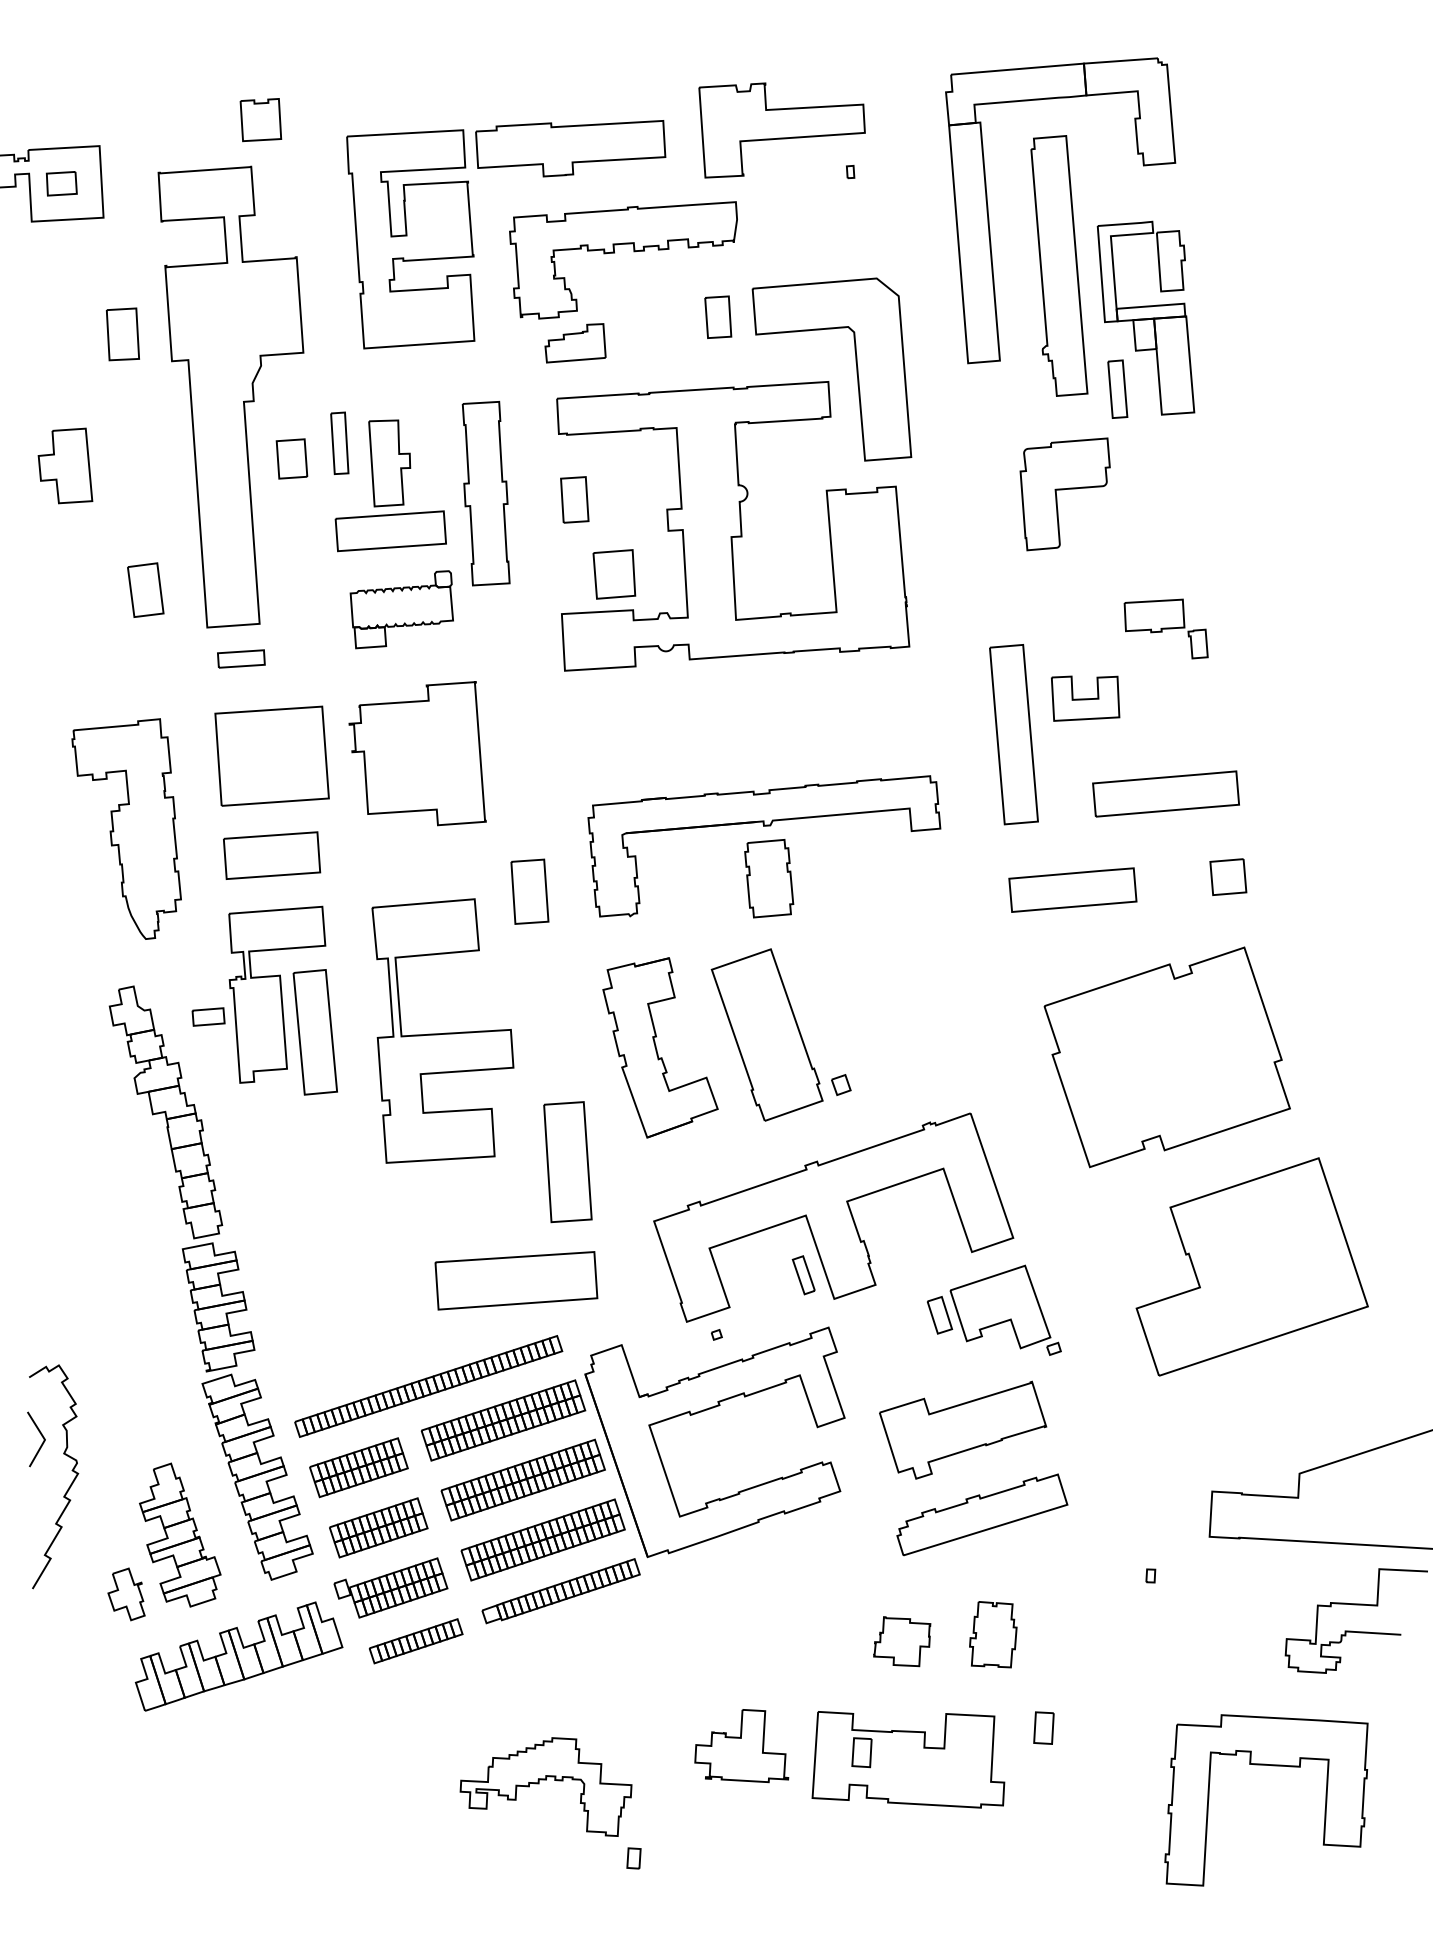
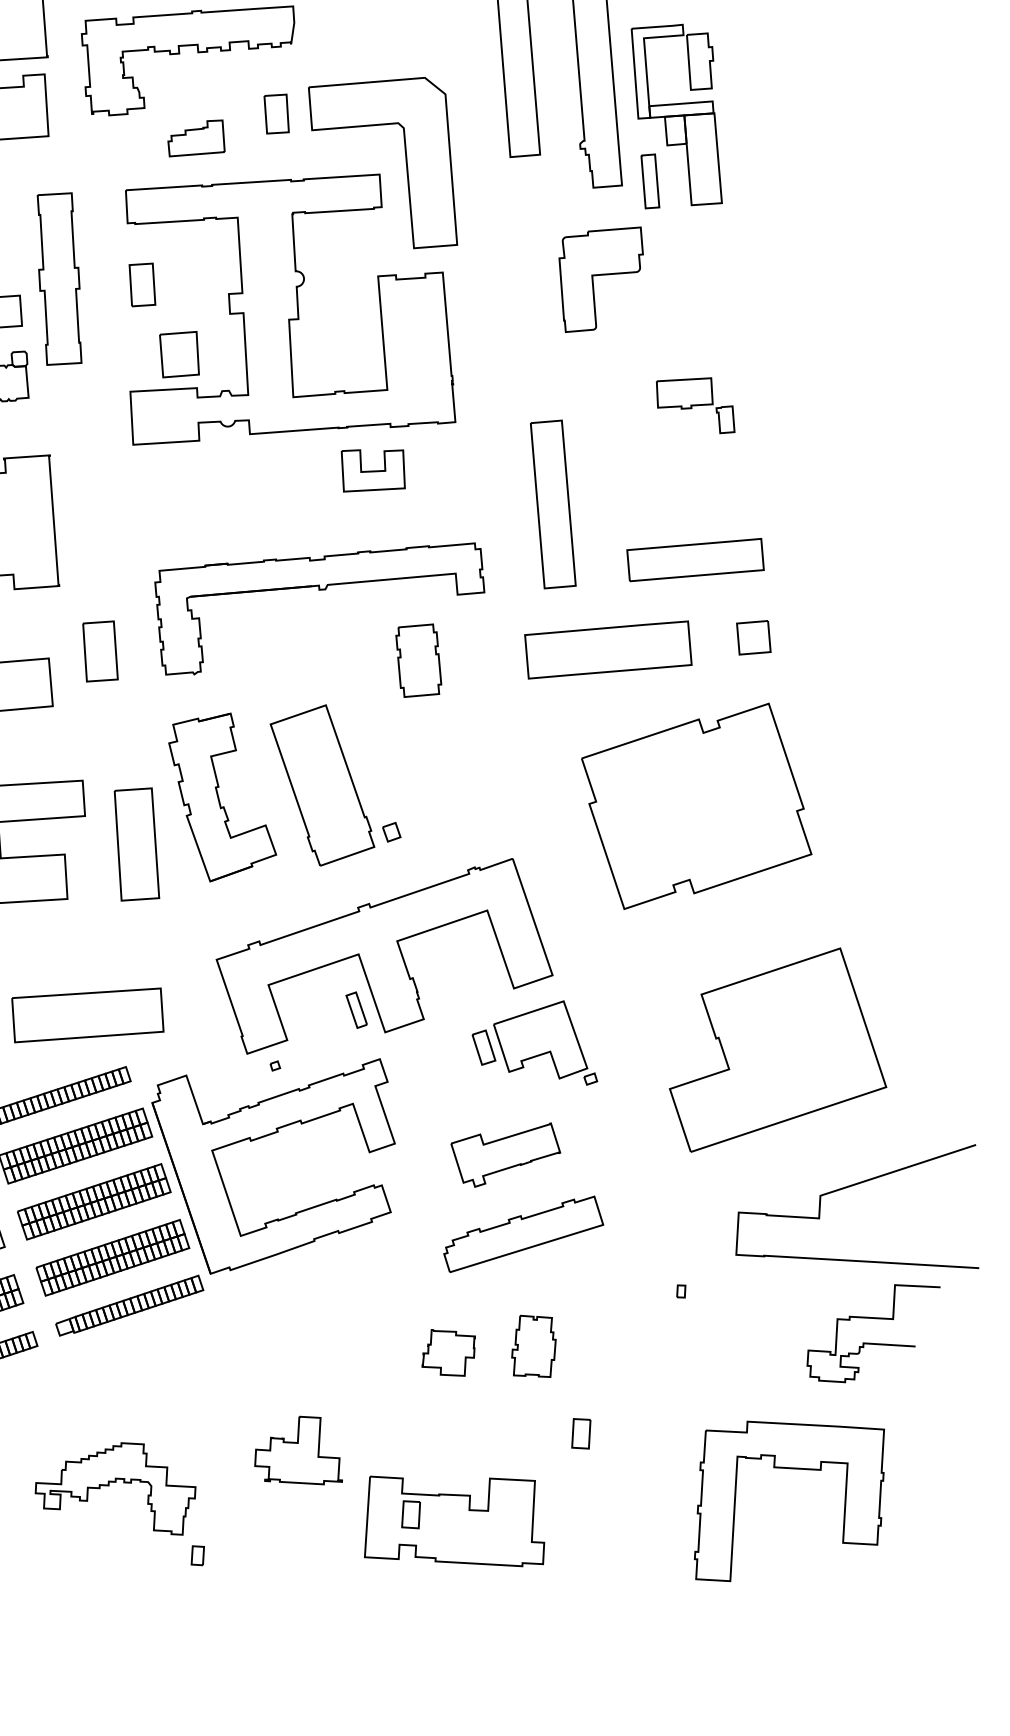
part: (575, 343) -> (196, 138), moved
part: (1085, 698) -> (373, 470), moved
part: (769, 878) -> (419, 660), moved
part: (1072, 889) -> (608, 649), size x1.4
part: (567, 1162) -> (136, 844), moved
part: (1251, 1266) -> (777, 1049), moved
part: (963, 1429) -> (506, 1154), size x0.7
part: (908, 1759) -> (454, 1521), moved

